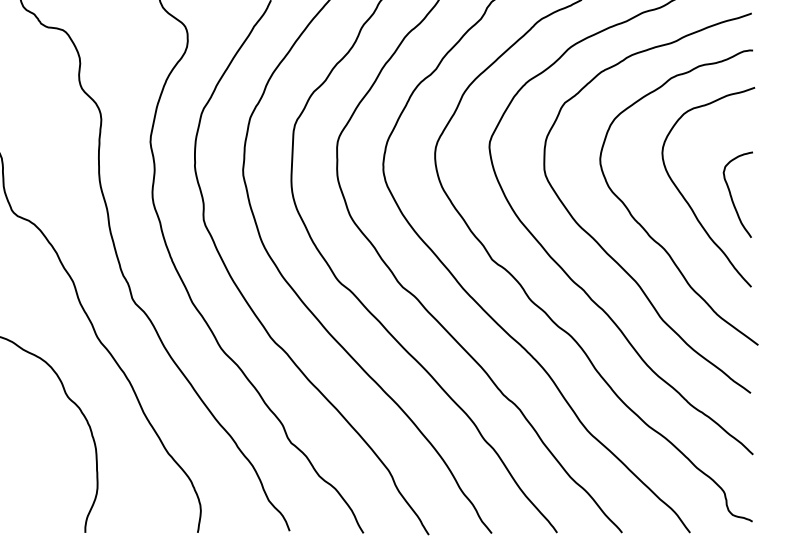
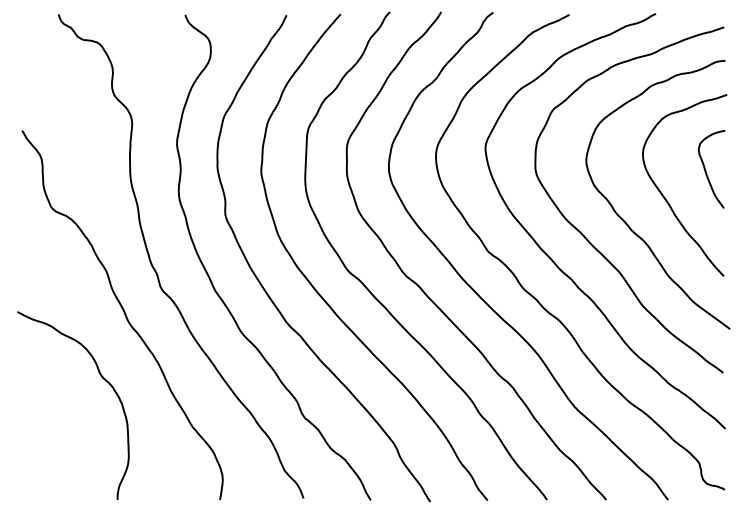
curve: (732, 196) -> (706, 170), moved

